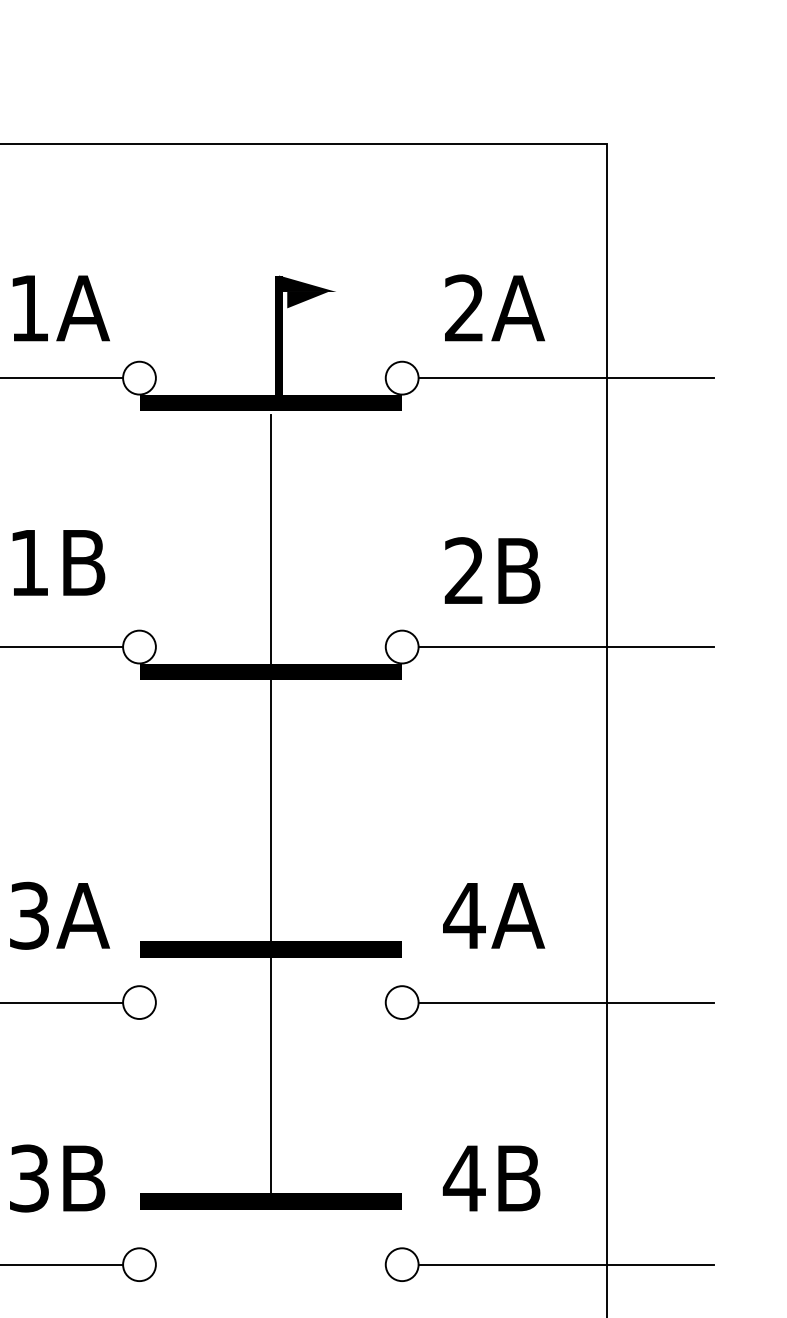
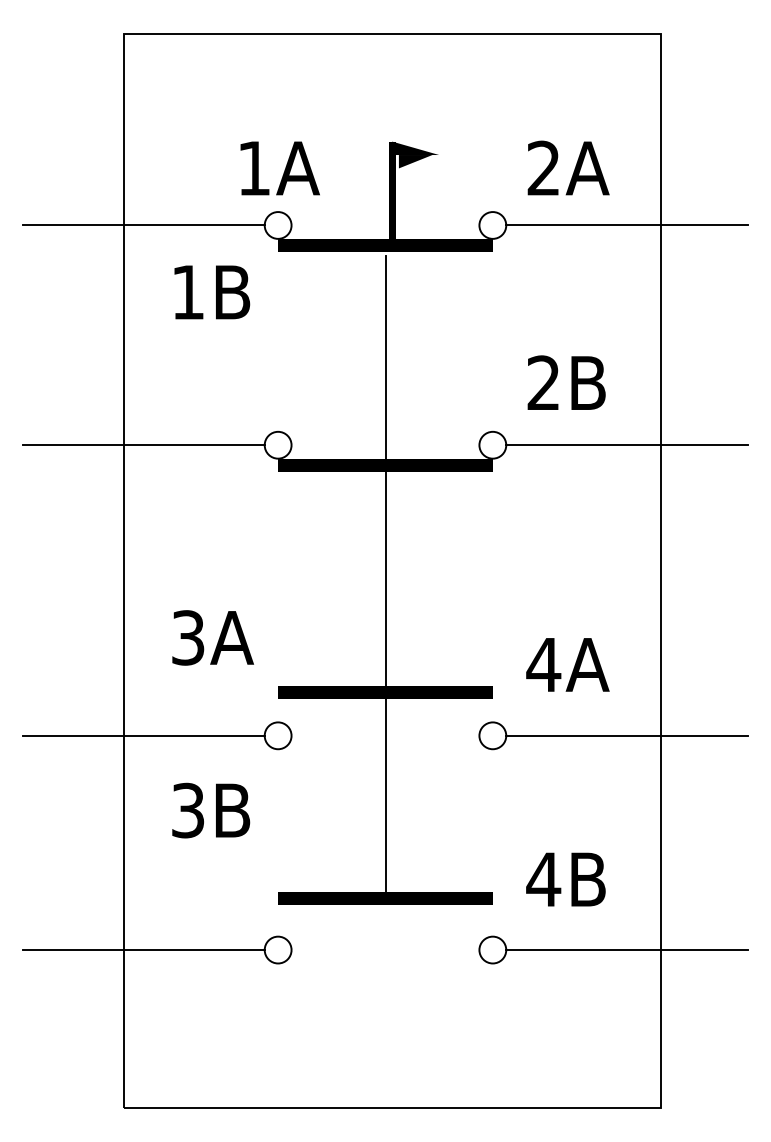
text: (60, 308) -> (279, 168), moved
text: (59, 562) -> (212, 292), moved
text: (59, 915) -> (212, 637), moved
text: (57, 1178) -> (211, 810), moved

